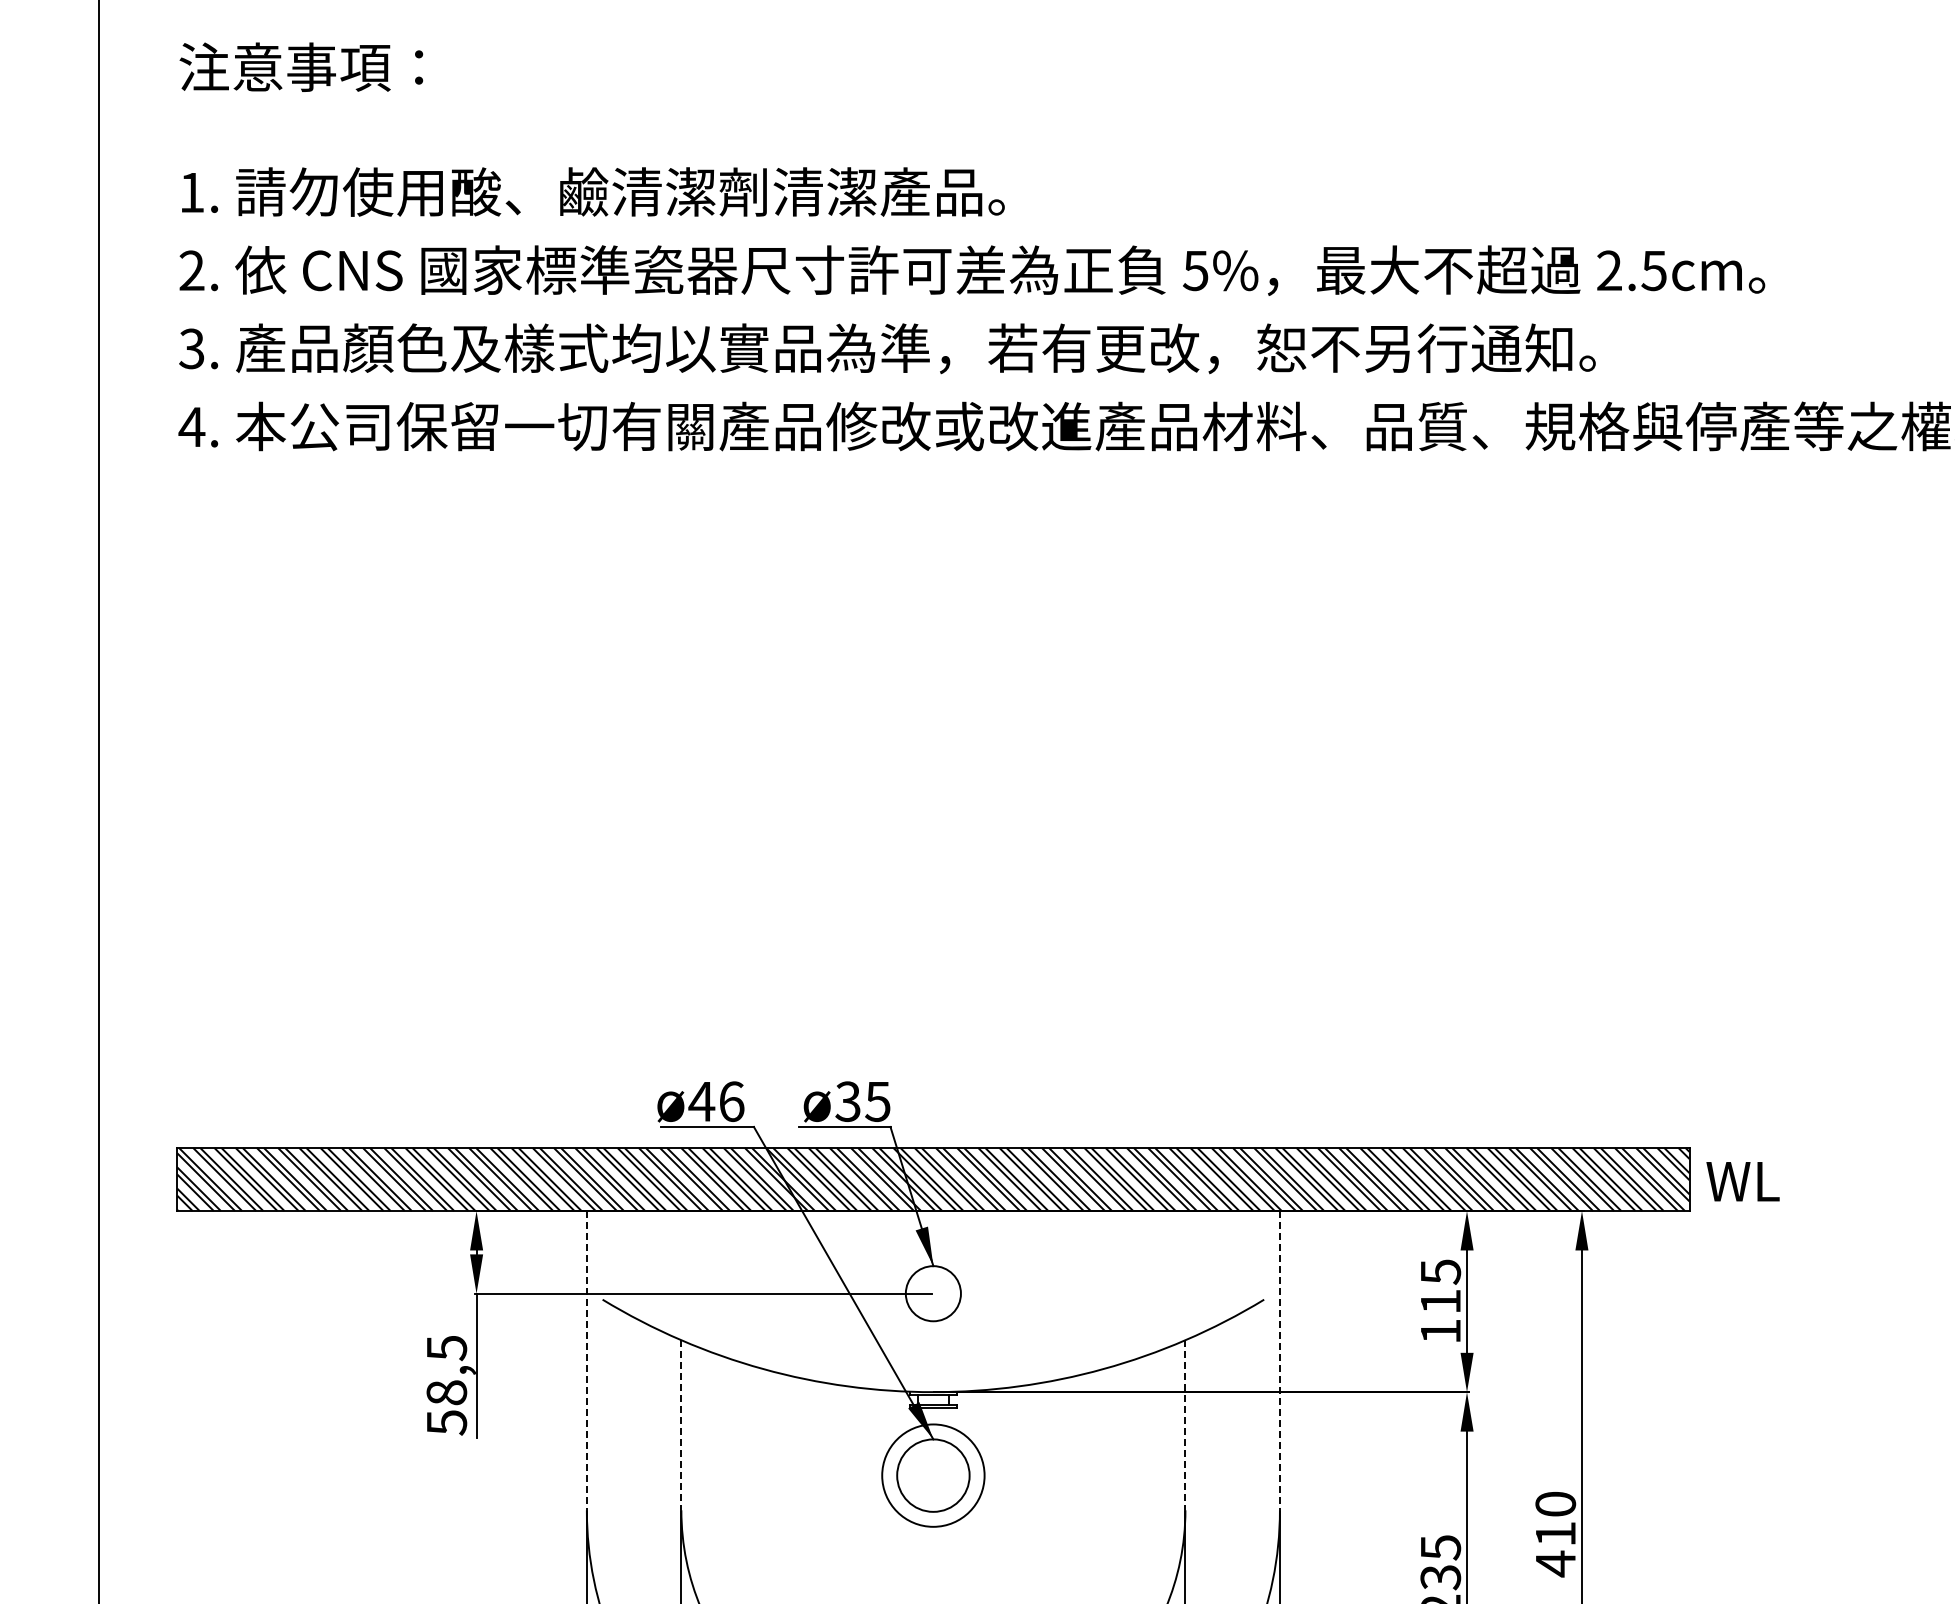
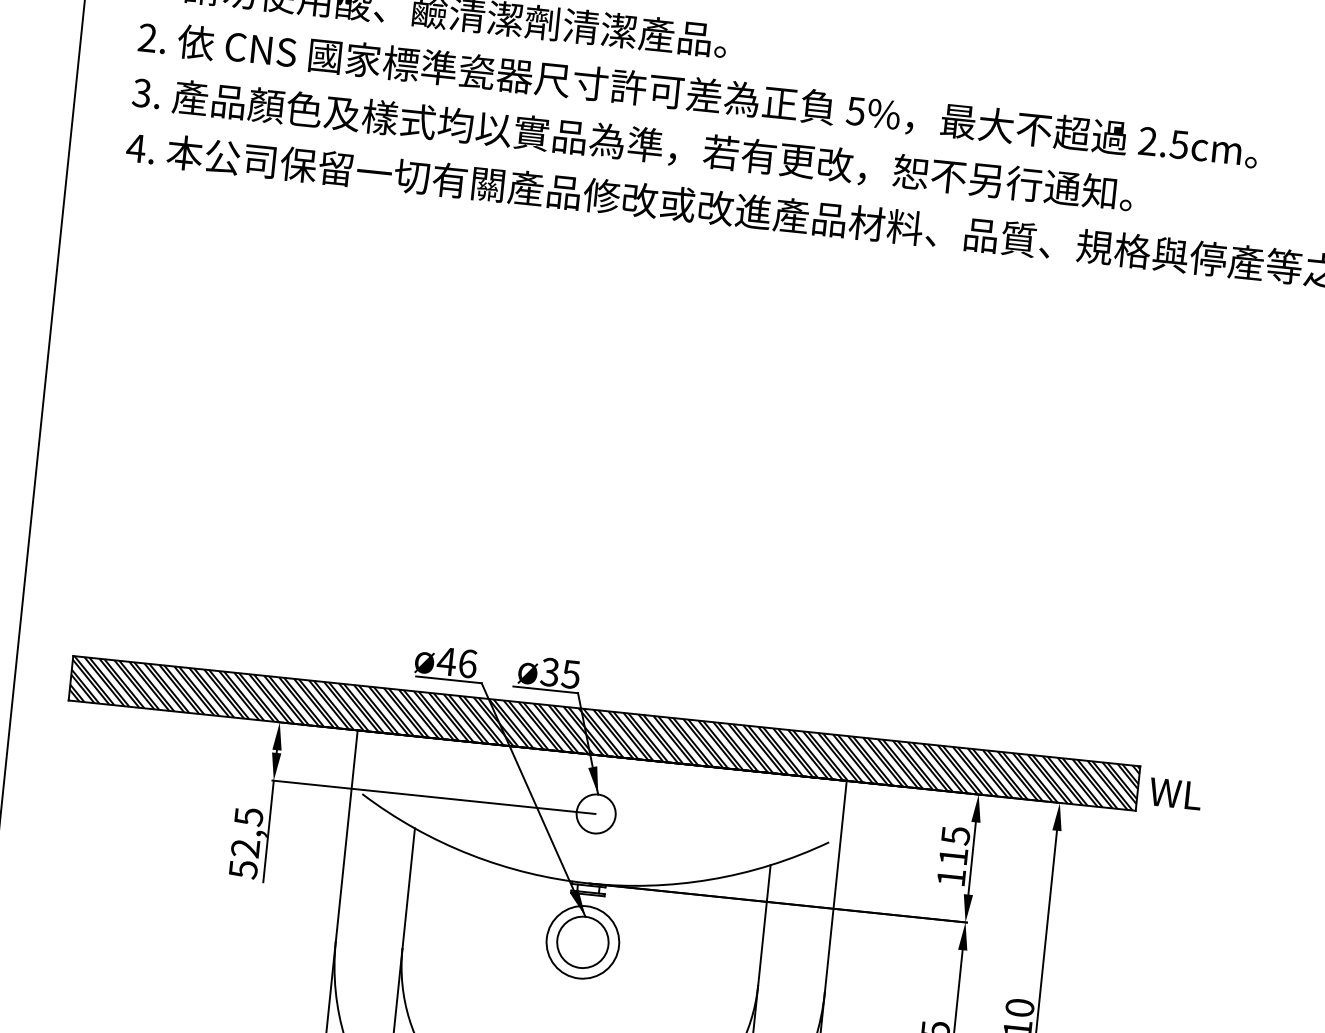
line: (586, 1360) -> (346, 835), dashed -> solid
line: (1279, 1360) -> (835, 886), dashed -> solid
text: (446, 1392) -> (245, 848), 58,5 -> 52,5
line: (681, 1425) -> (408, 888), dashed -> solid
line: (1185, 1425) -> (764, 925), dashed -> solid

